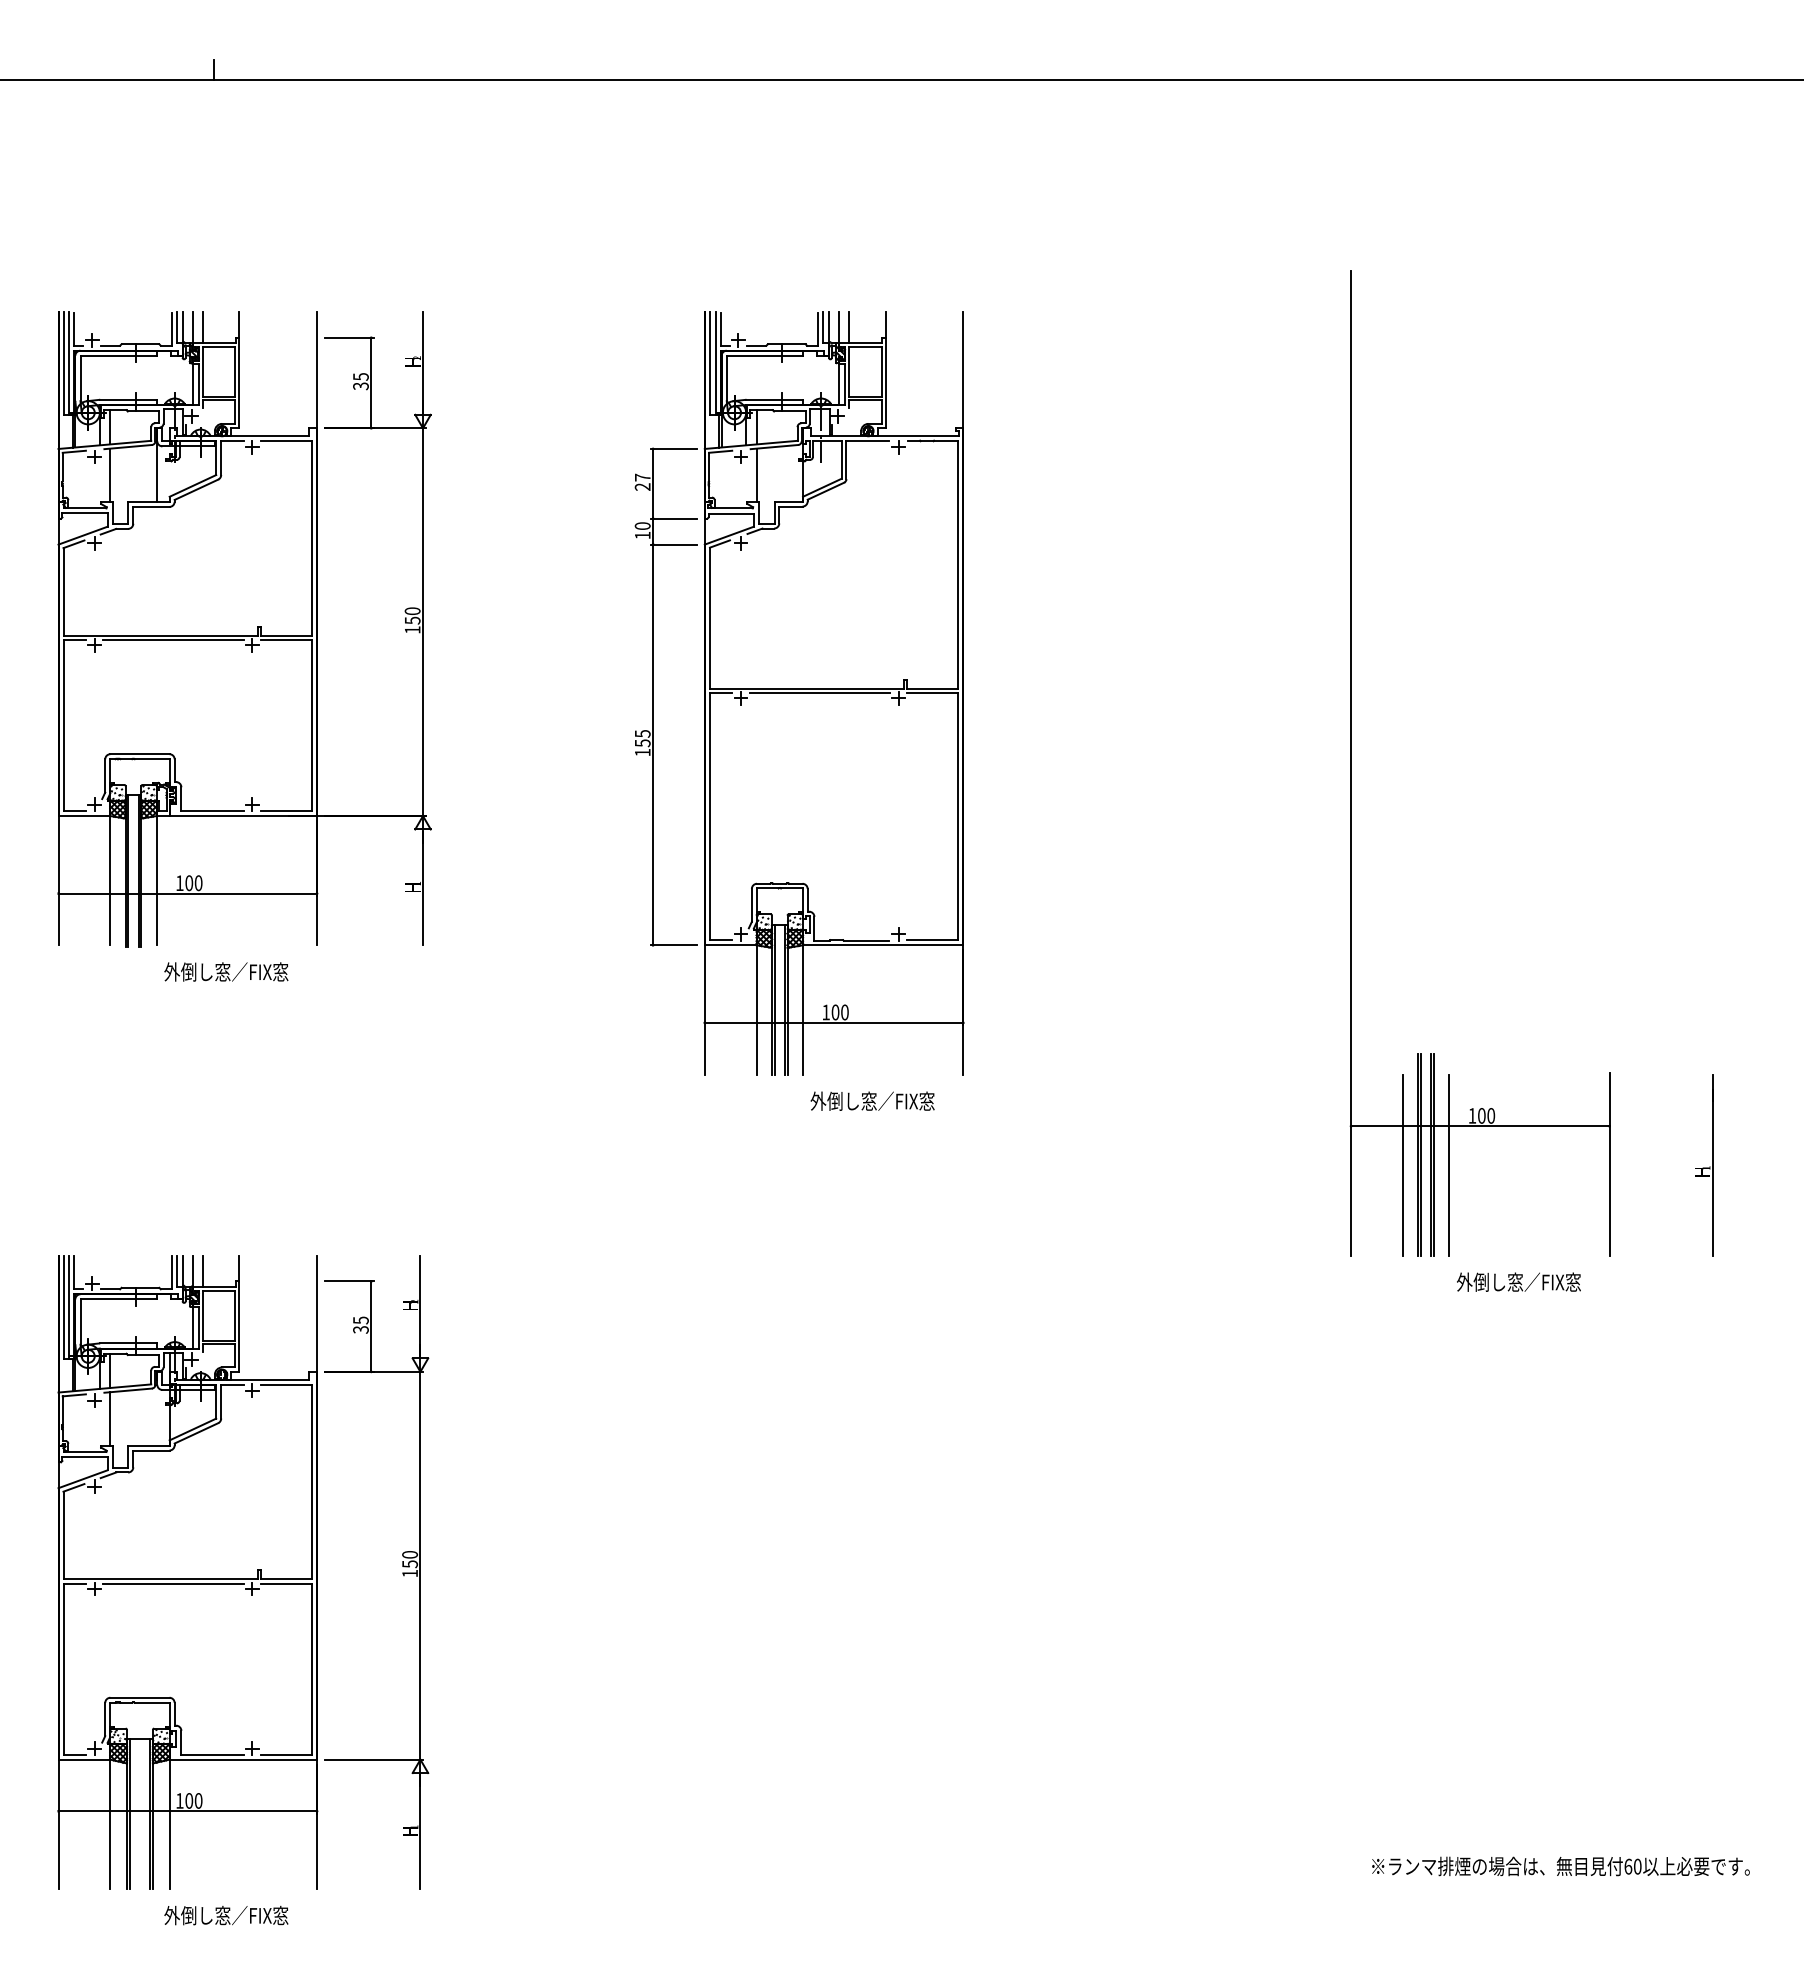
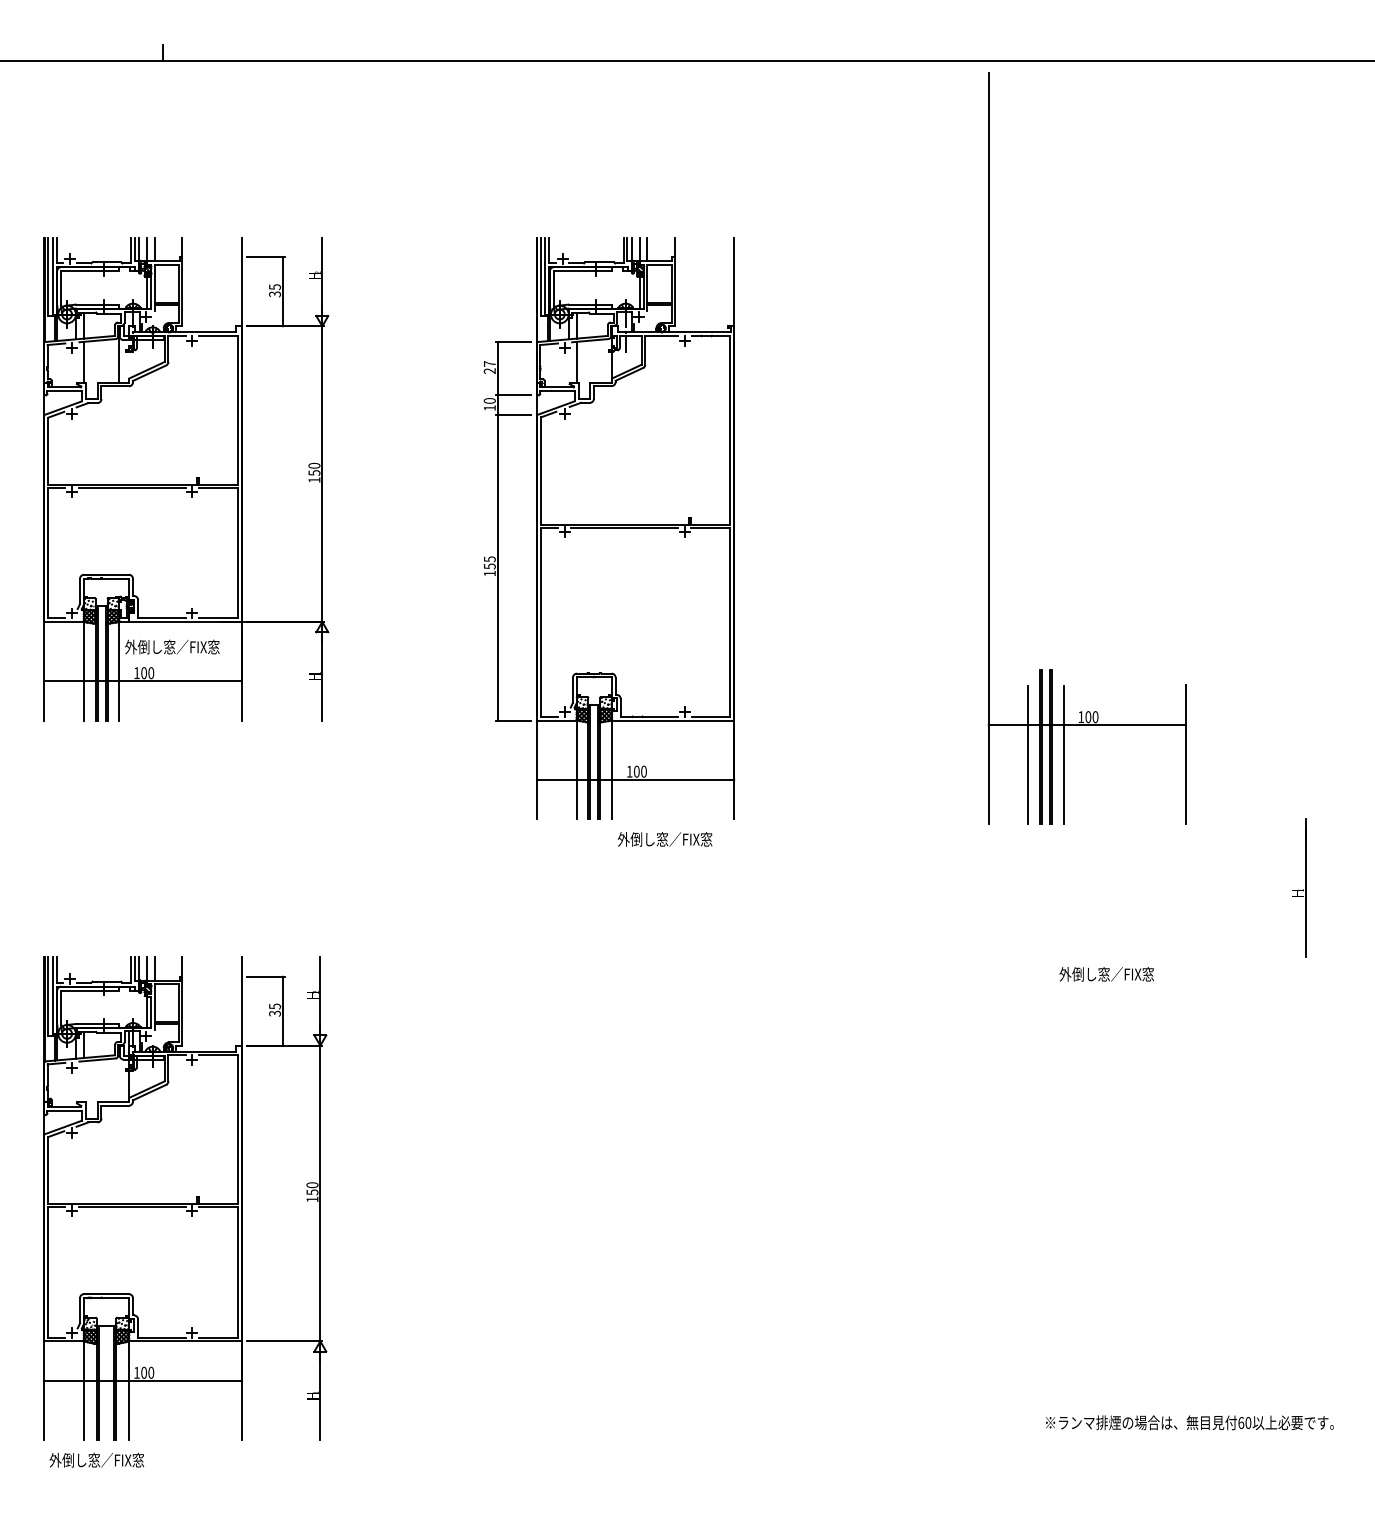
part: (1351, 763) -> (989, 448), moved
text: (226, 971) -> (172, 646), moved
text: (1518, 1281) -> (1106, 973), moved
line: (110, 1418) -> (84, 1081), removed
text: (226, 1915) -> (97, 1460), moved

